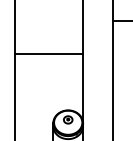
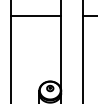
line: (49, 53) -> (36, 15), moved

